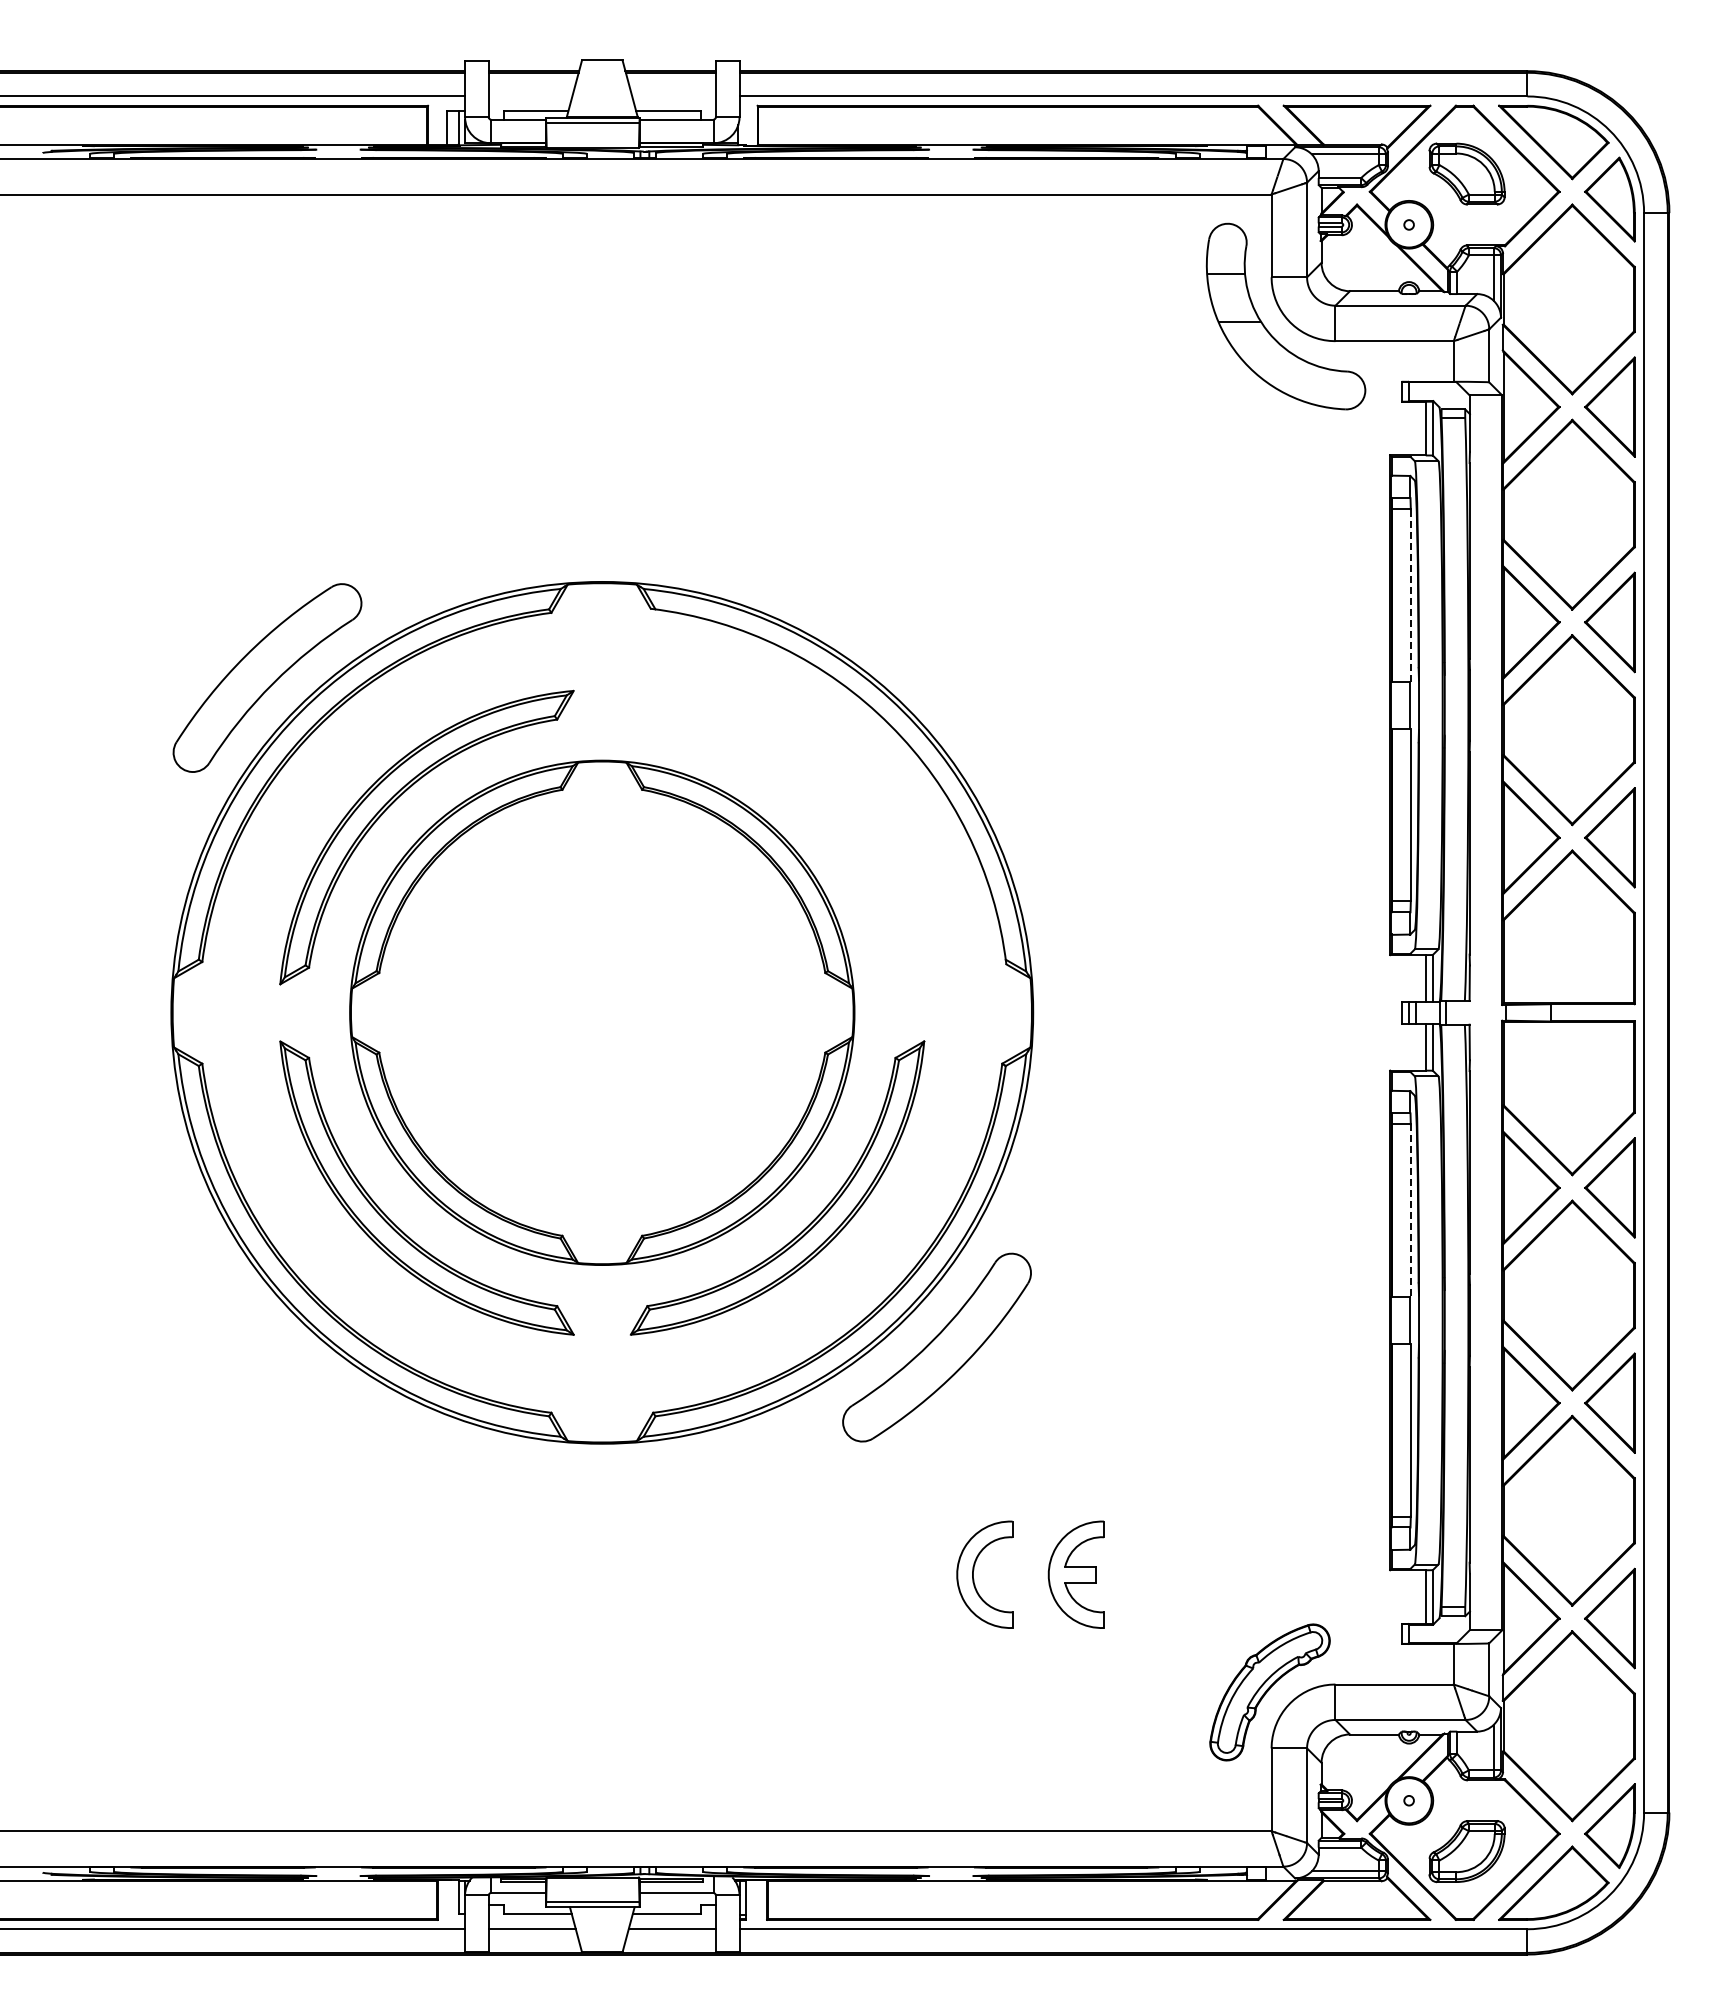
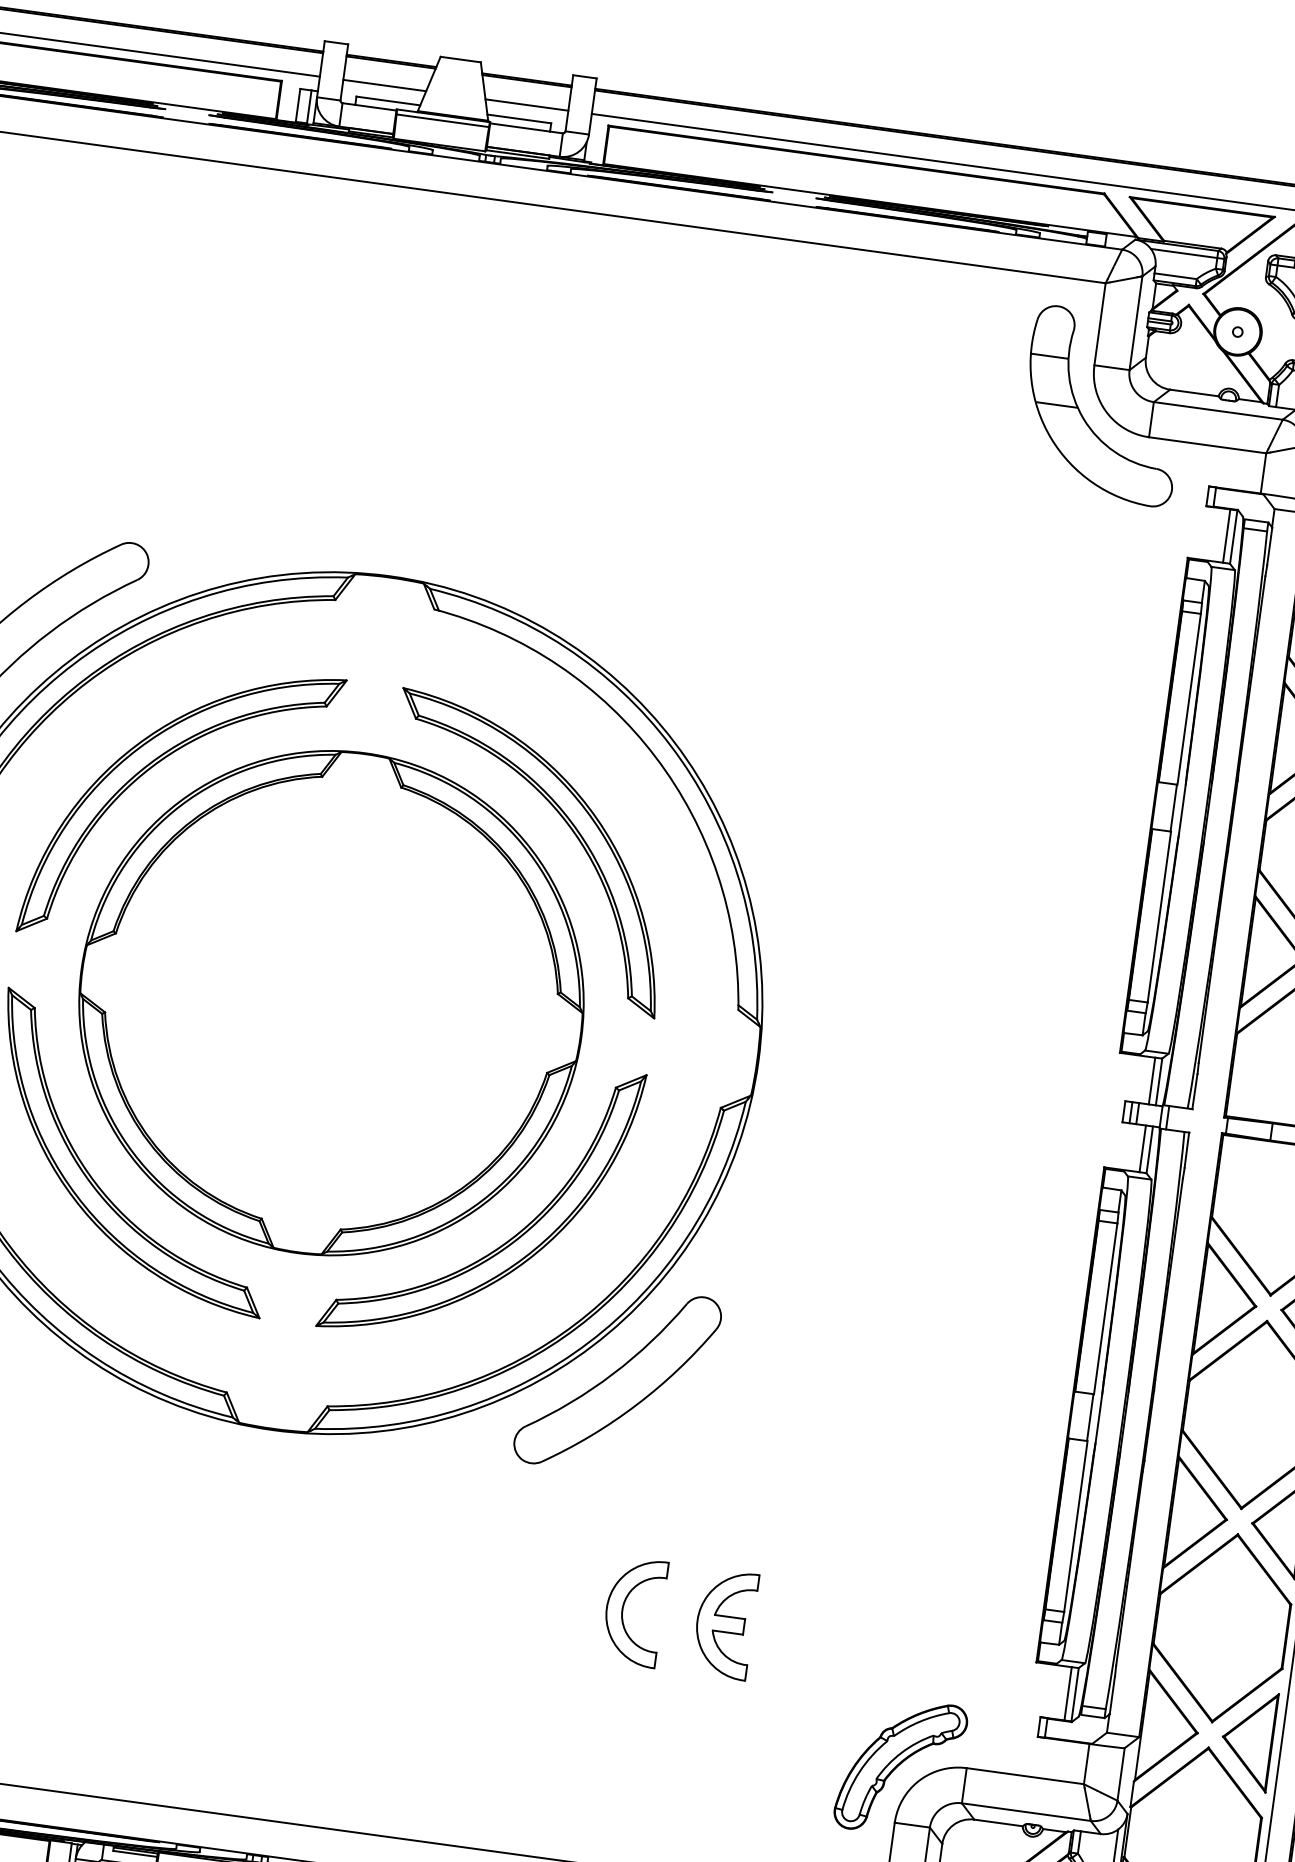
line: (530, 96) -> (384, 85), added
line: (673, 96) -> (526, 104), added
line: (1410, 594) -> (1188, 698), dashed -> solid
part: (811, 803) -> (567, 824), added
line: (1410, 1211) -> (1105, 1309), dashed -> solid

